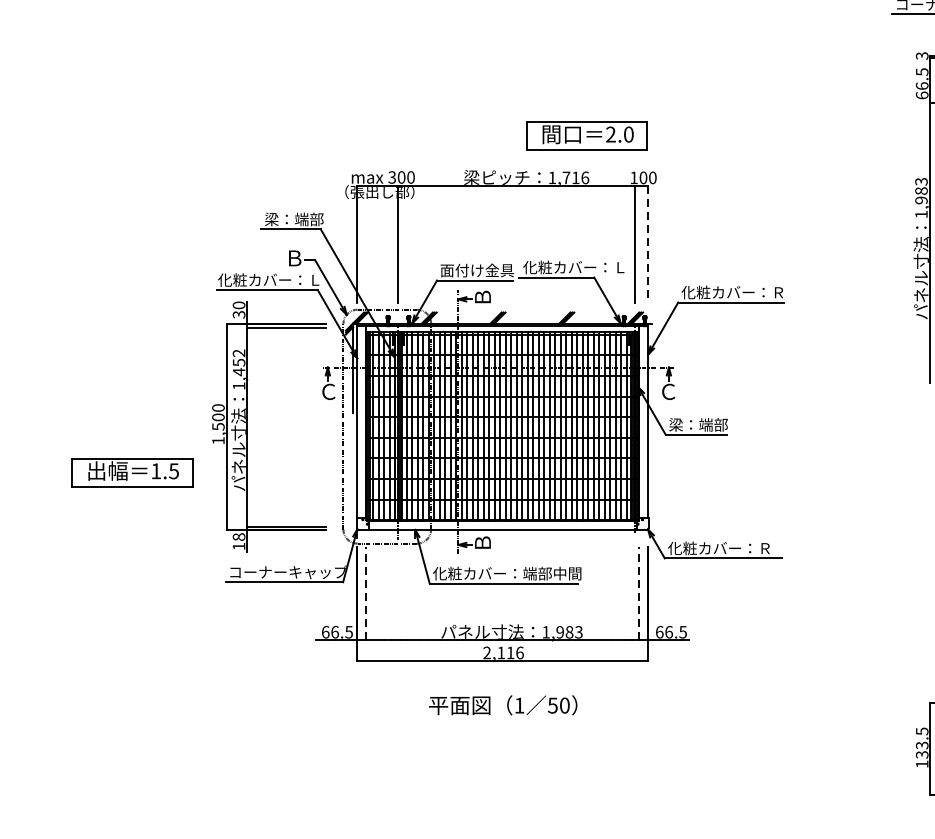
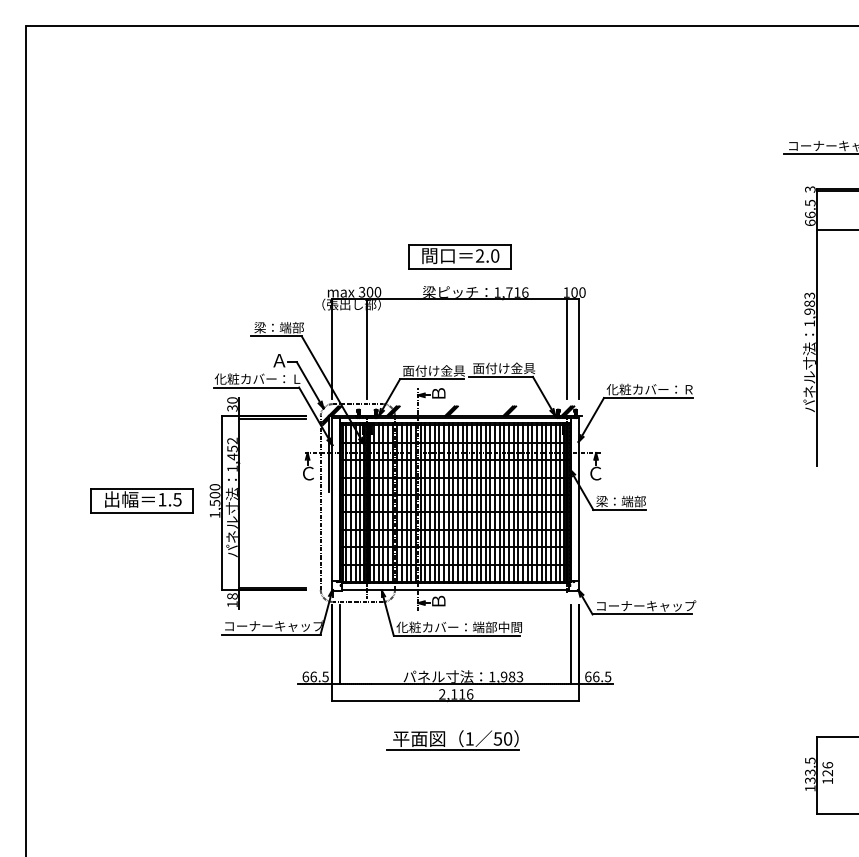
part: (586, 135) -> (459, 256), moved
line: (648, 245) -> (578, 349), dashed -> solid
text: (294, 258) -> (279, 360), Ｂ -> Ａ
text: (573, 267) -> (515, 368), 化粧カバー：Ｌ -> 面付け金具
part: (131, 472) -> (141, 500), moved
text: (727, 547) -> (645, 605), 化粧カバー：Ｒ -> コーナーキャップ
line: (366, 592) -> (340, 643), dashed -> solid
line: (638, 592) -> (570, 643), dashed -> solid
line: (500, 719) -> (453, 750), added

